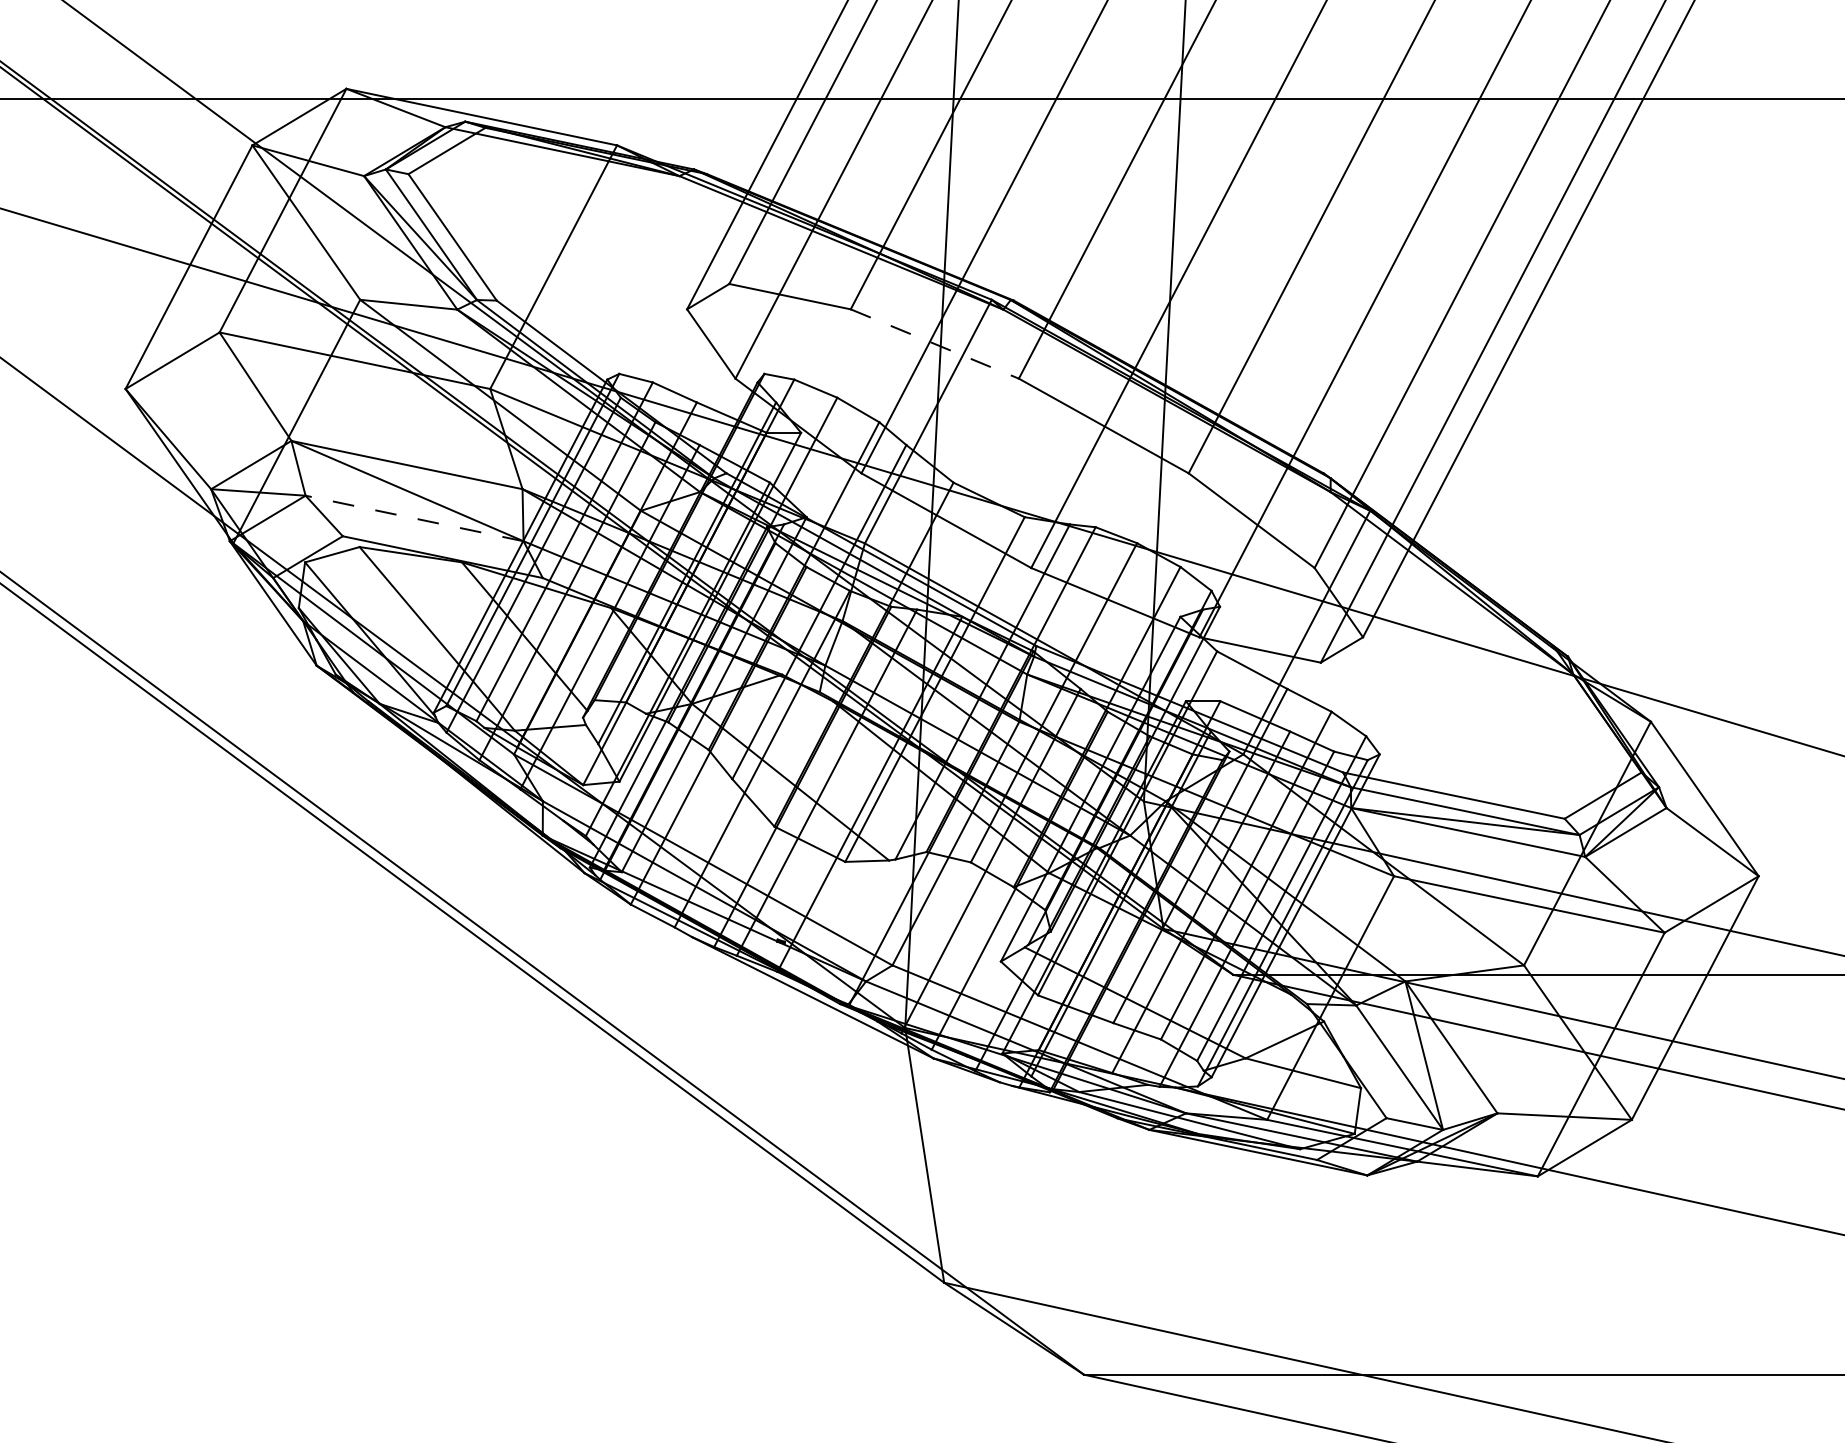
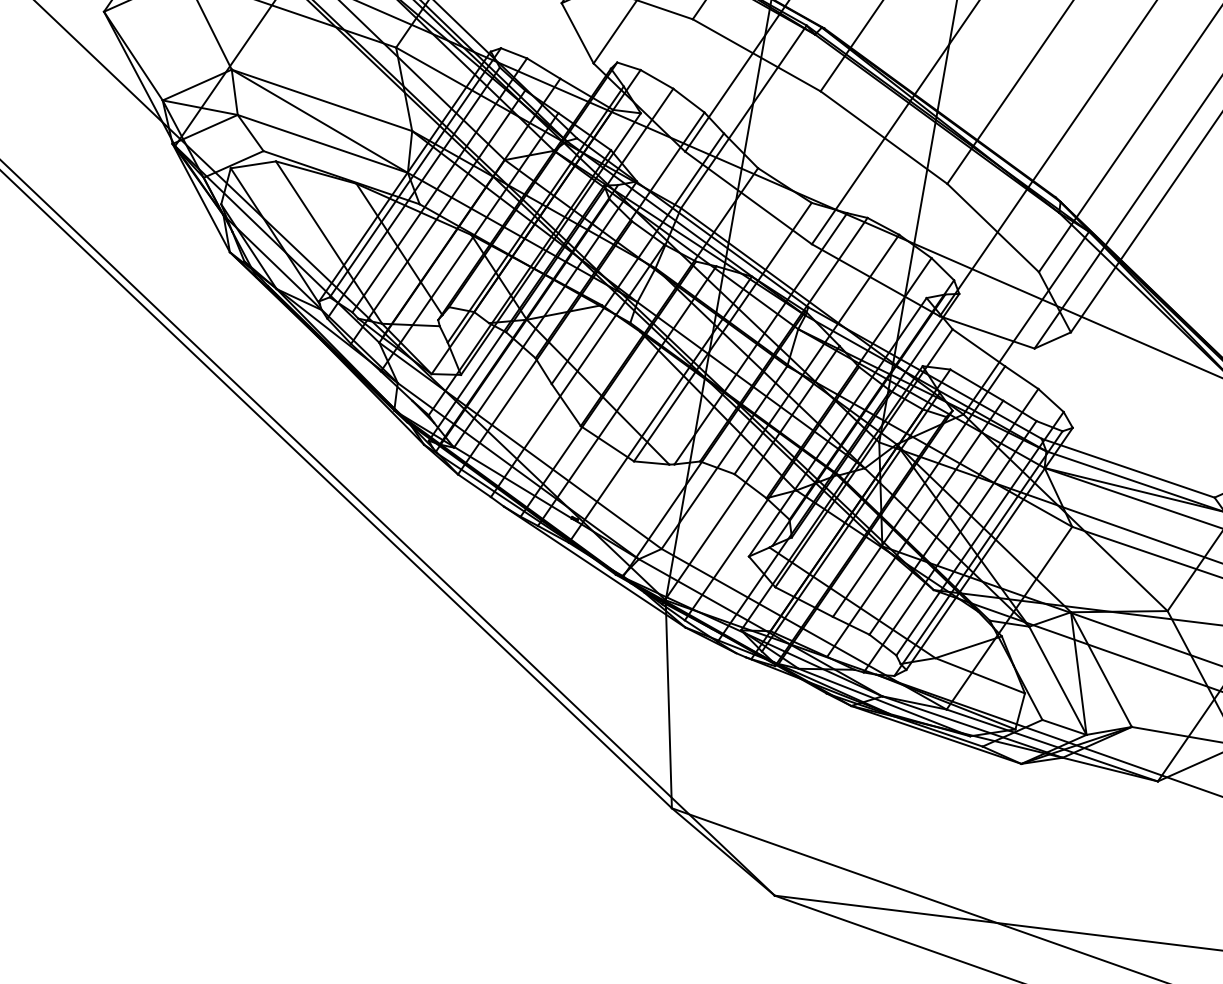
line: (934, 344) -> (756, 55), dashed -> solid
line: (414, 518) -> (322, 143), dashed -> solid

